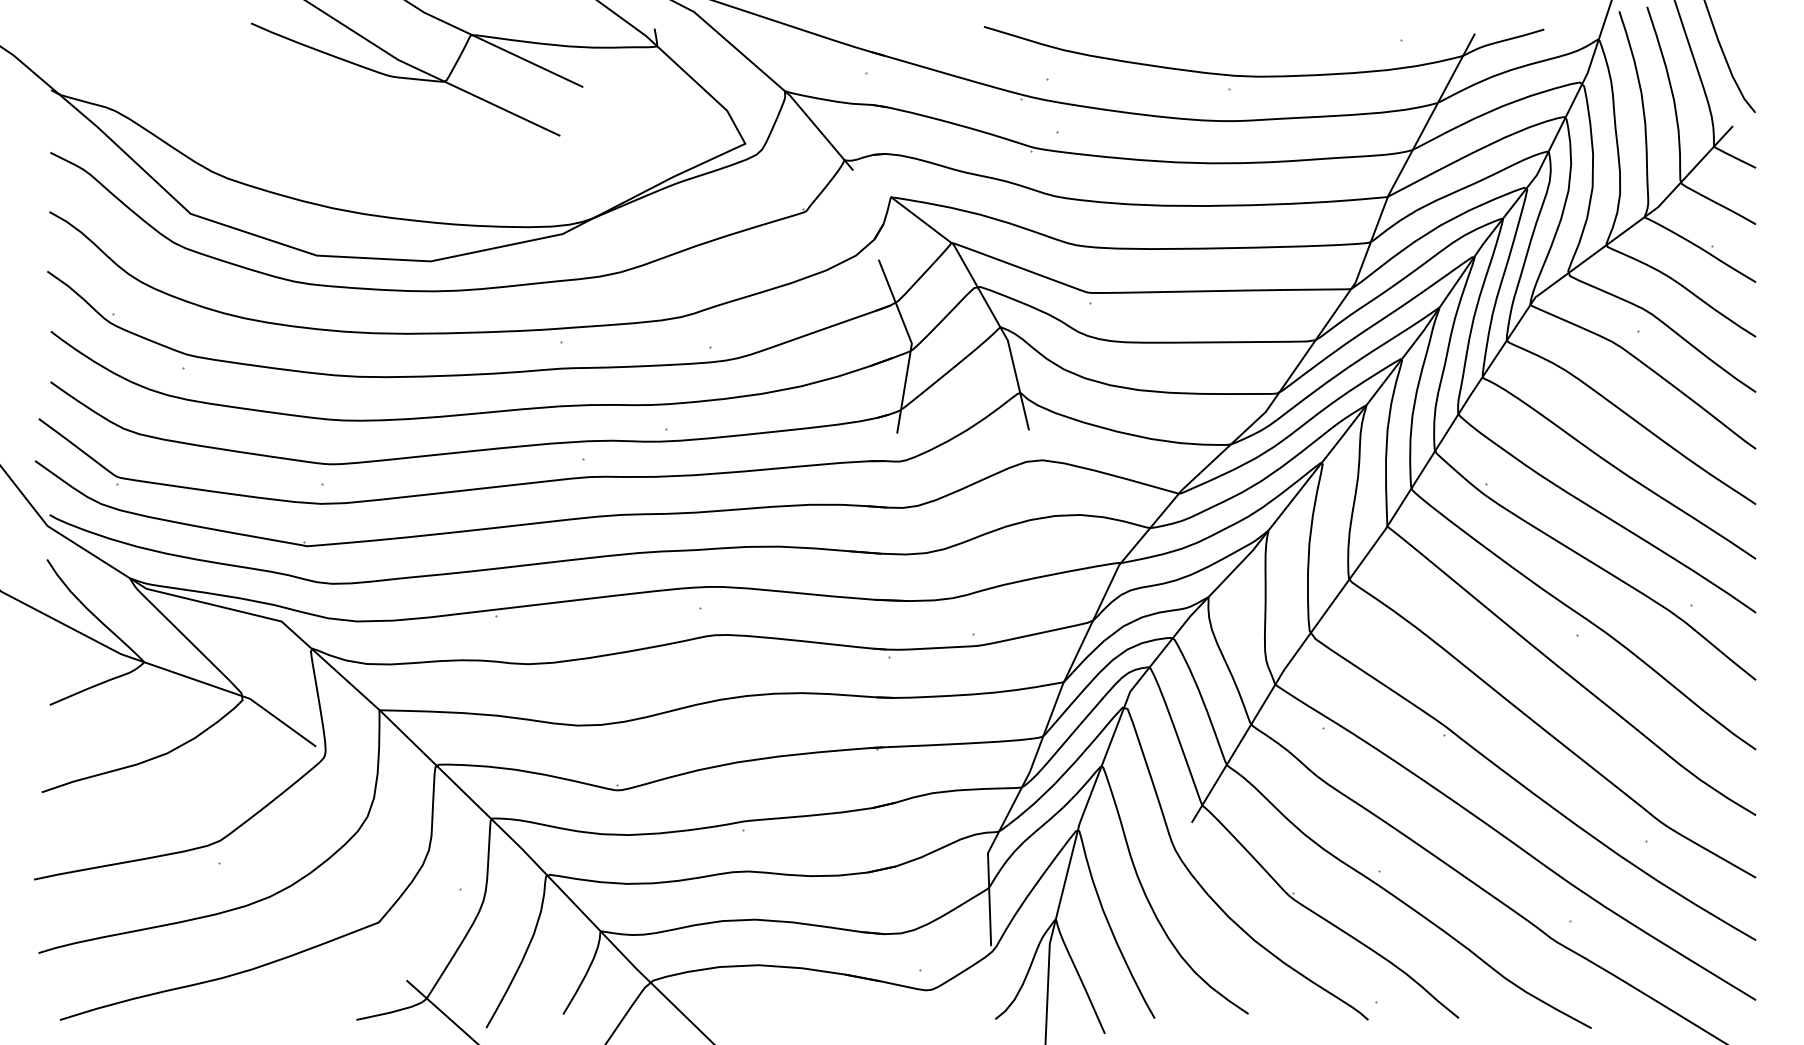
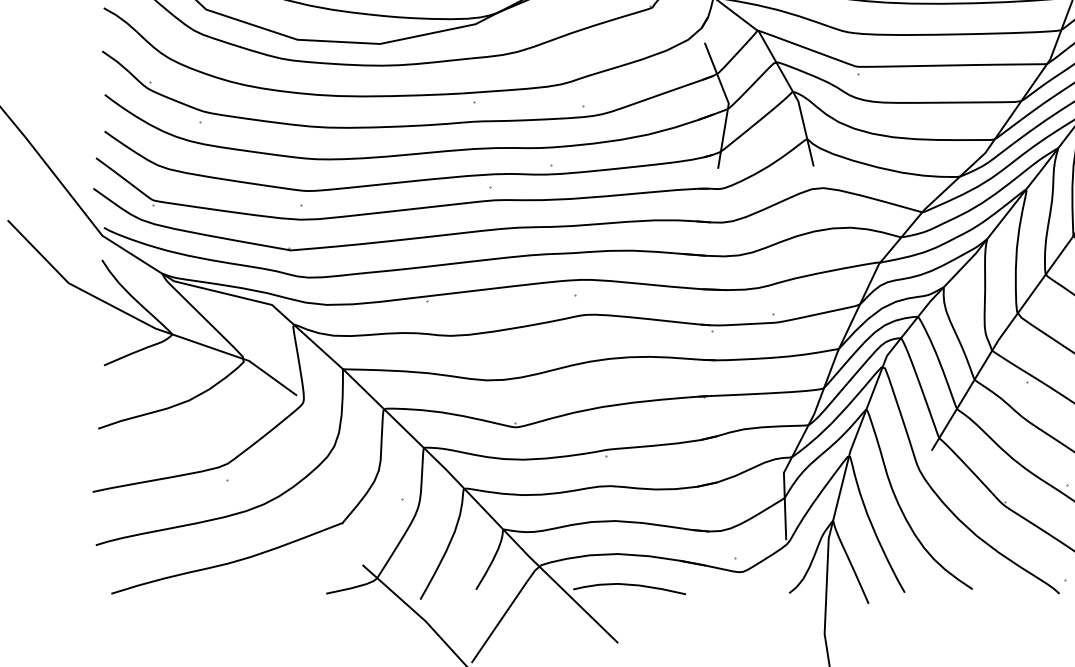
curve: (774, 1008) -> (629, 585), added

